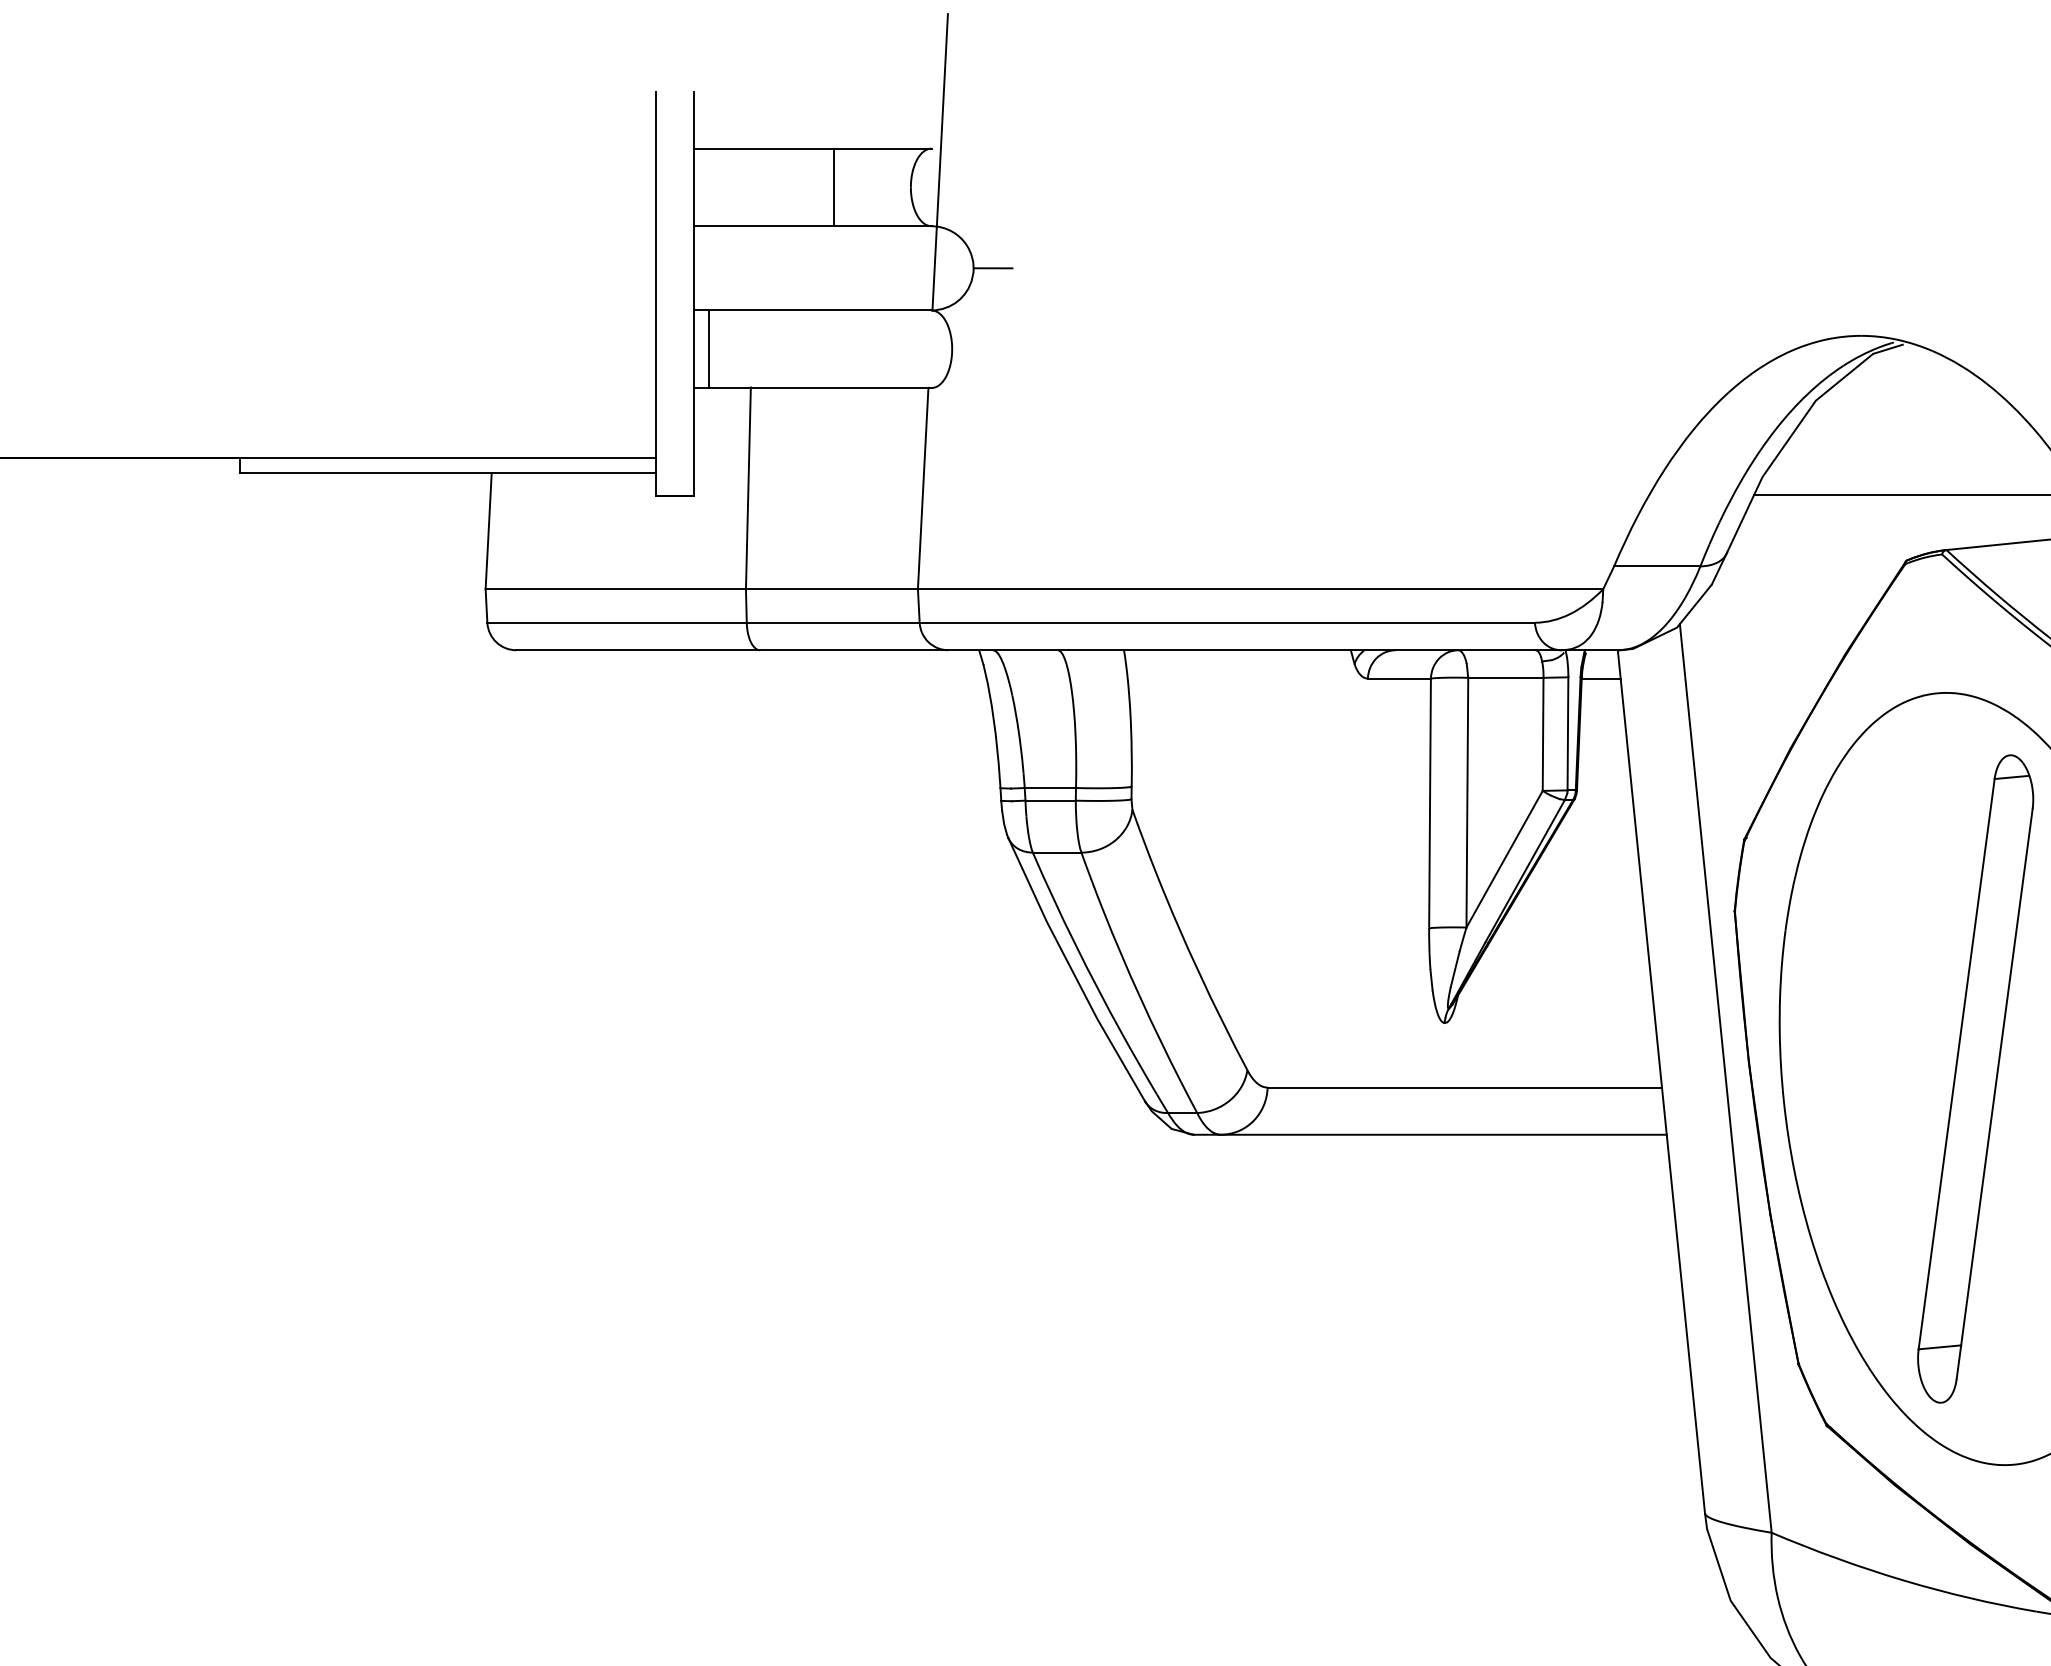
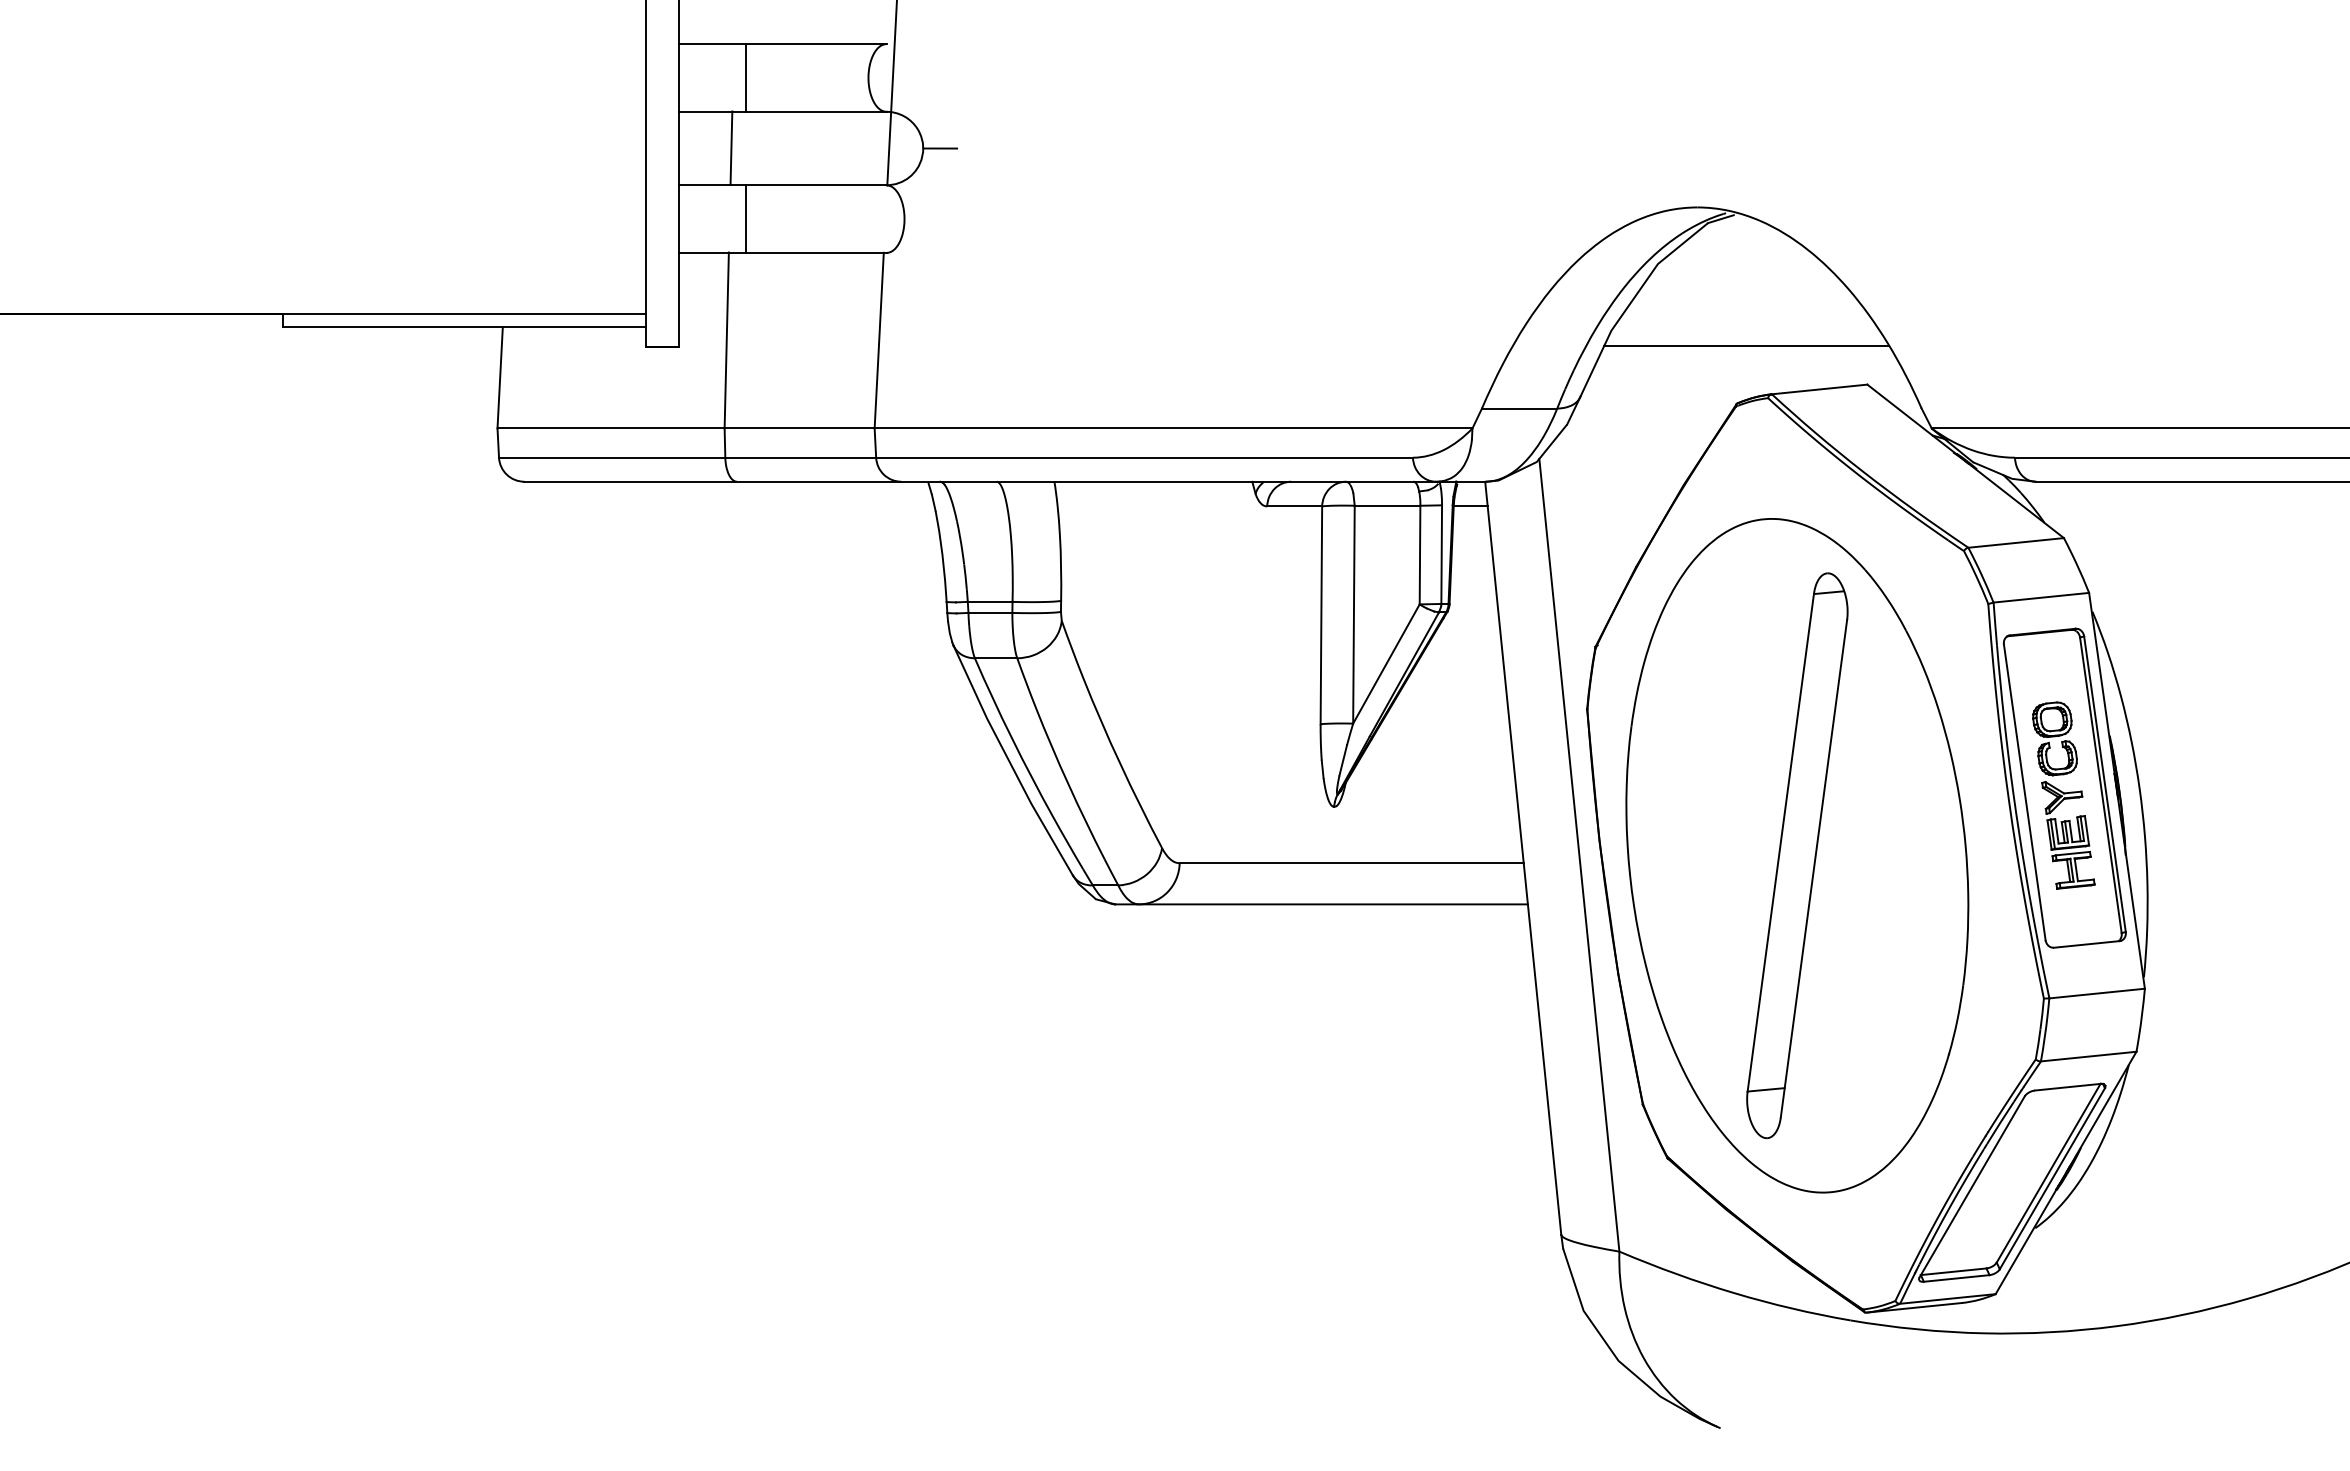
line: (834, 186) -> (745, 77), moved
line: (753, 267) -> (731, 147), added
line: (709, 348) -> (745, 218), moved

